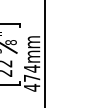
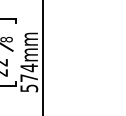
text: (32, 87) -> (29, 88), 474mm -> 574mm

